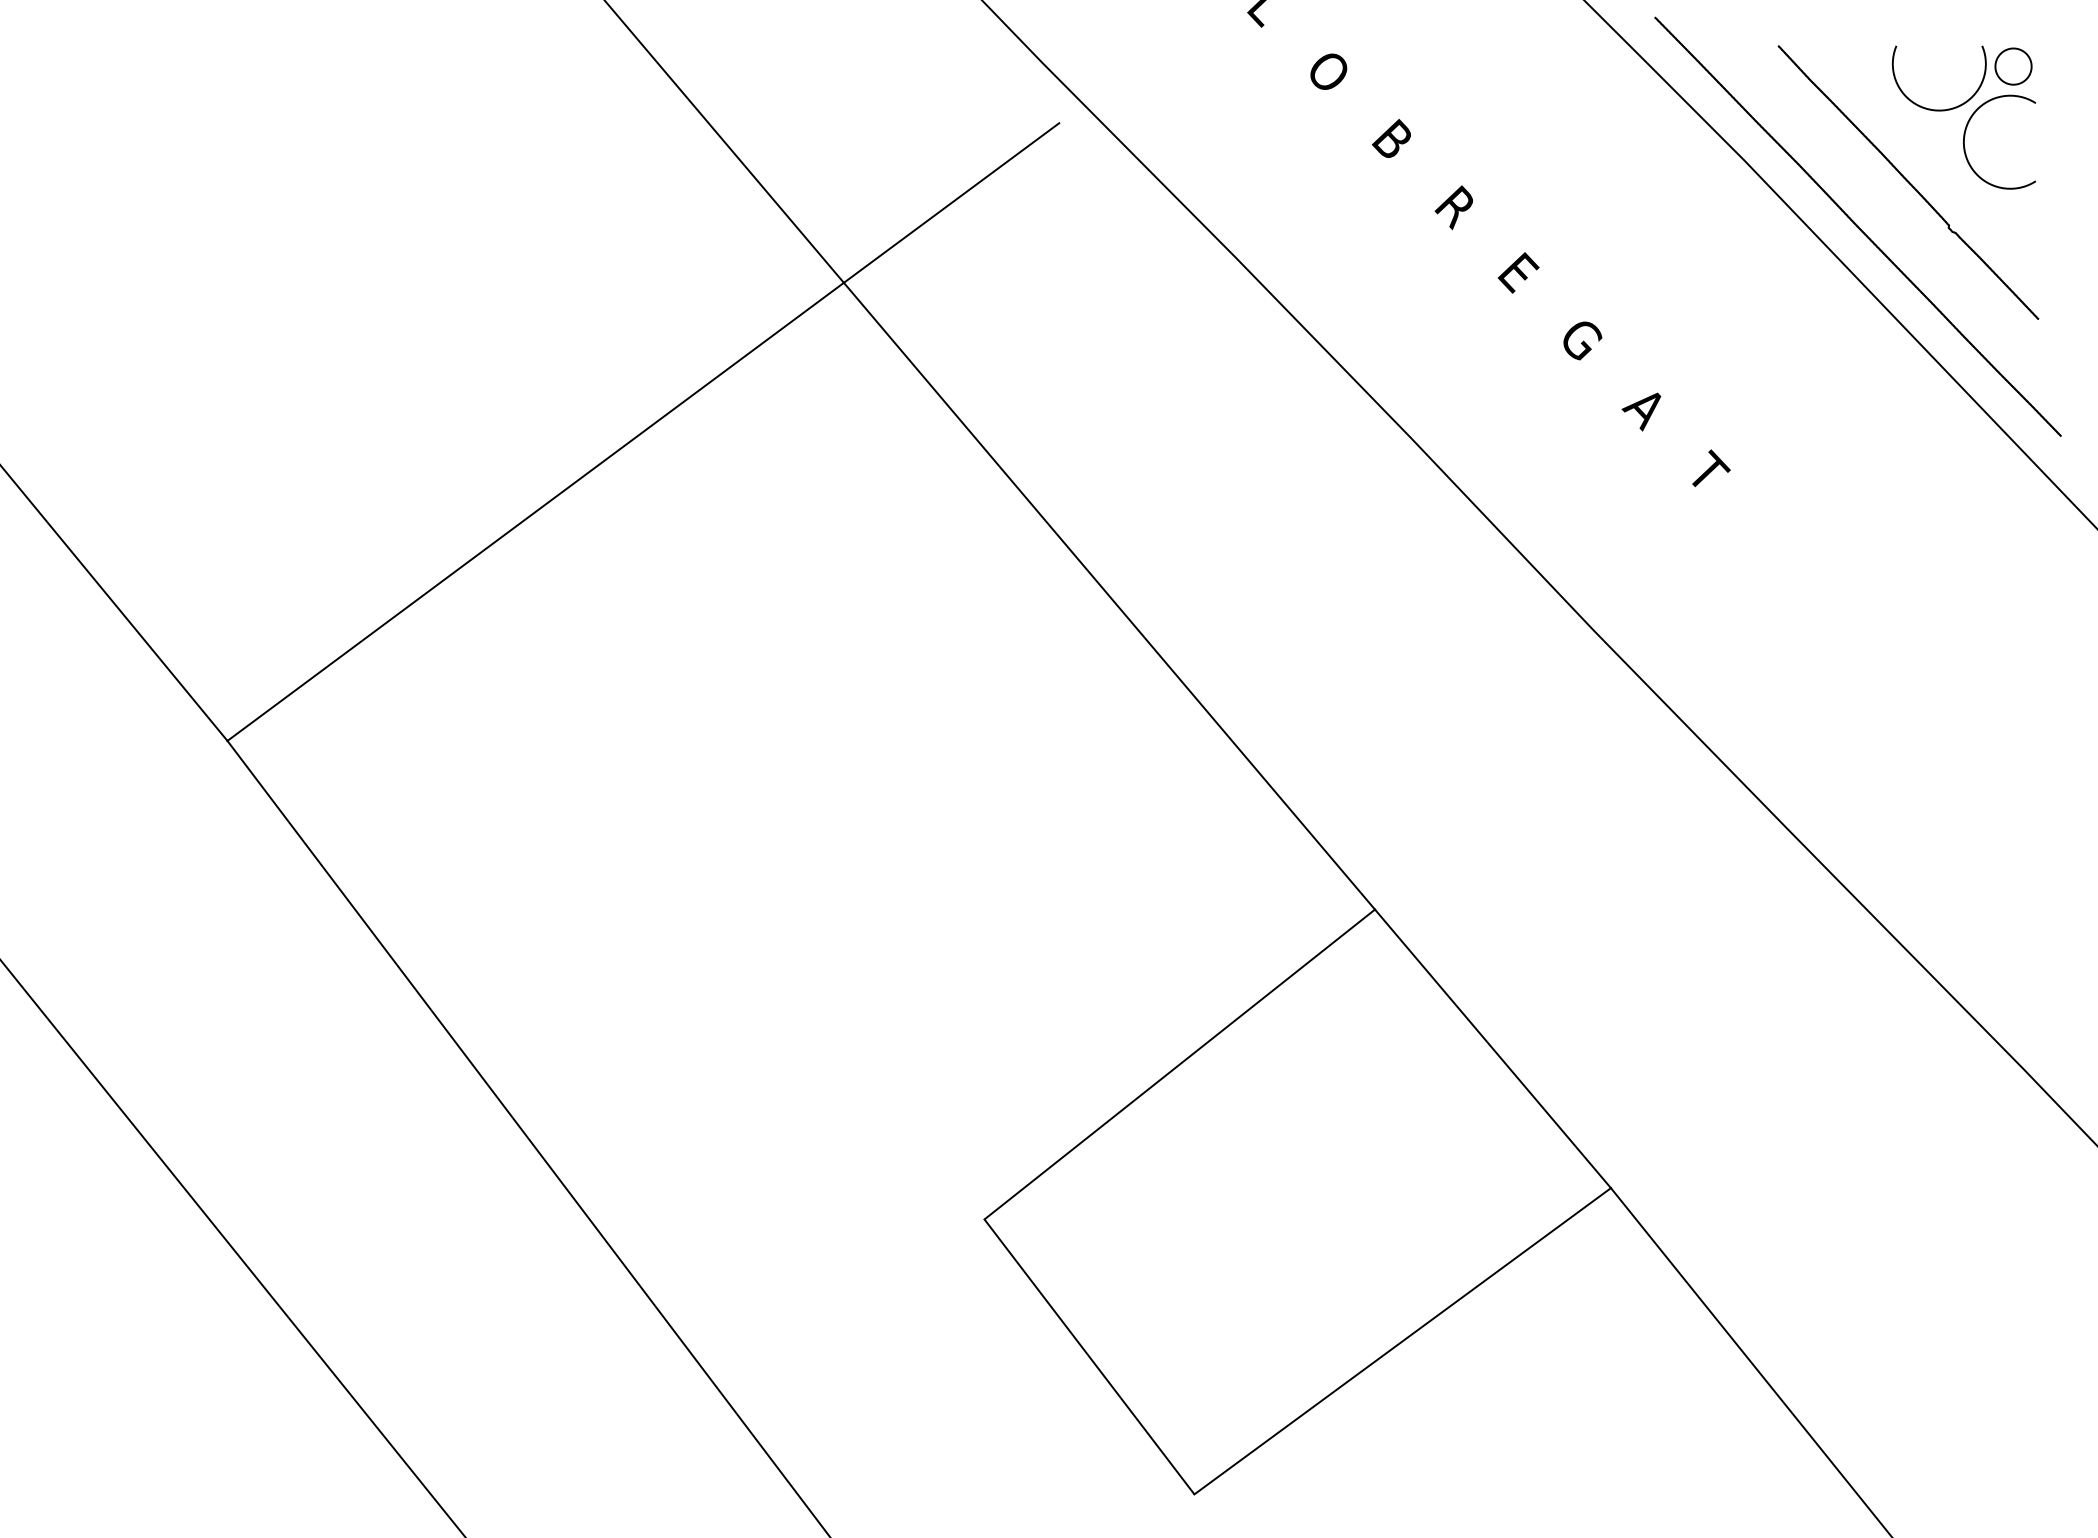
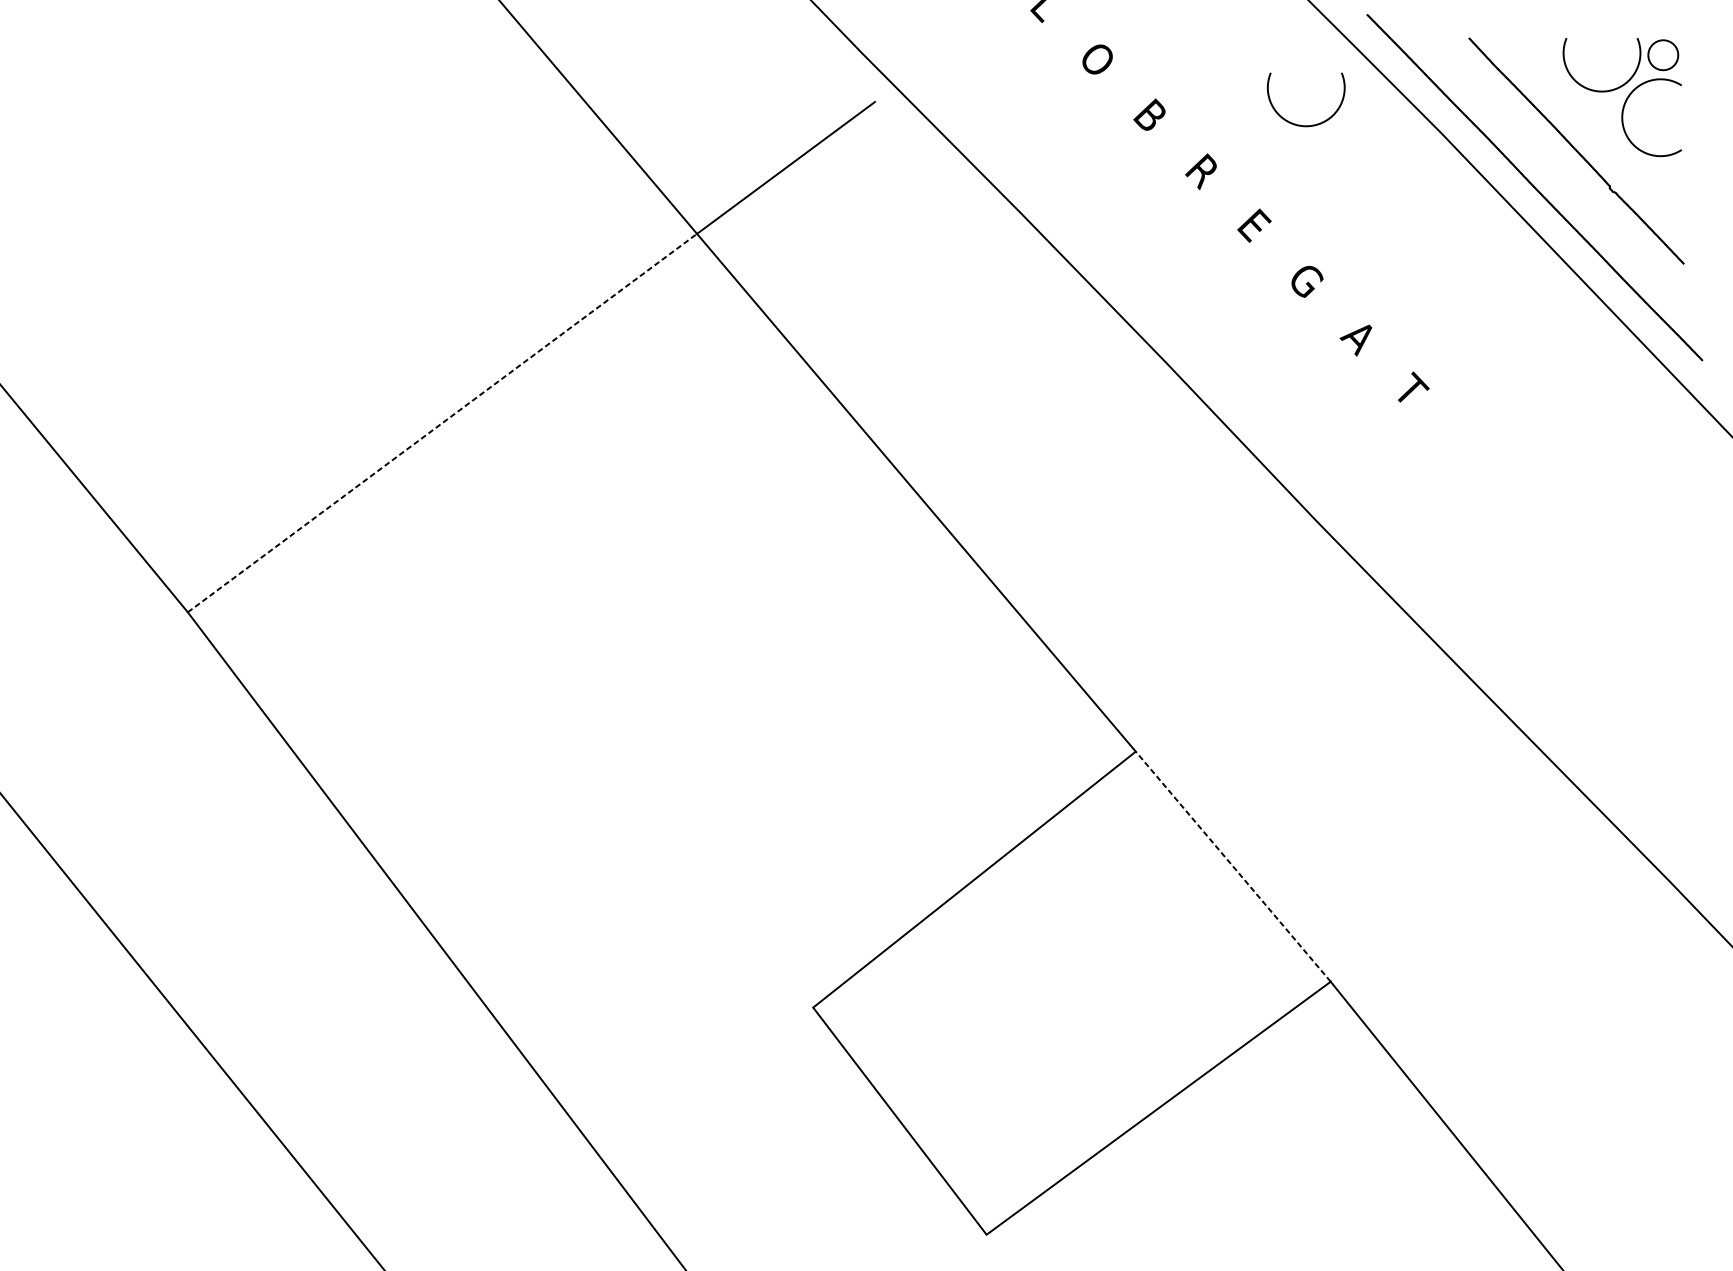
curve: (1580, 151) -> (1305, 125), added
line: (535, 511) -> (442, 422), solid -> dashed
line: (1492, 1048) -> (1232, 866), solid -> dashed

